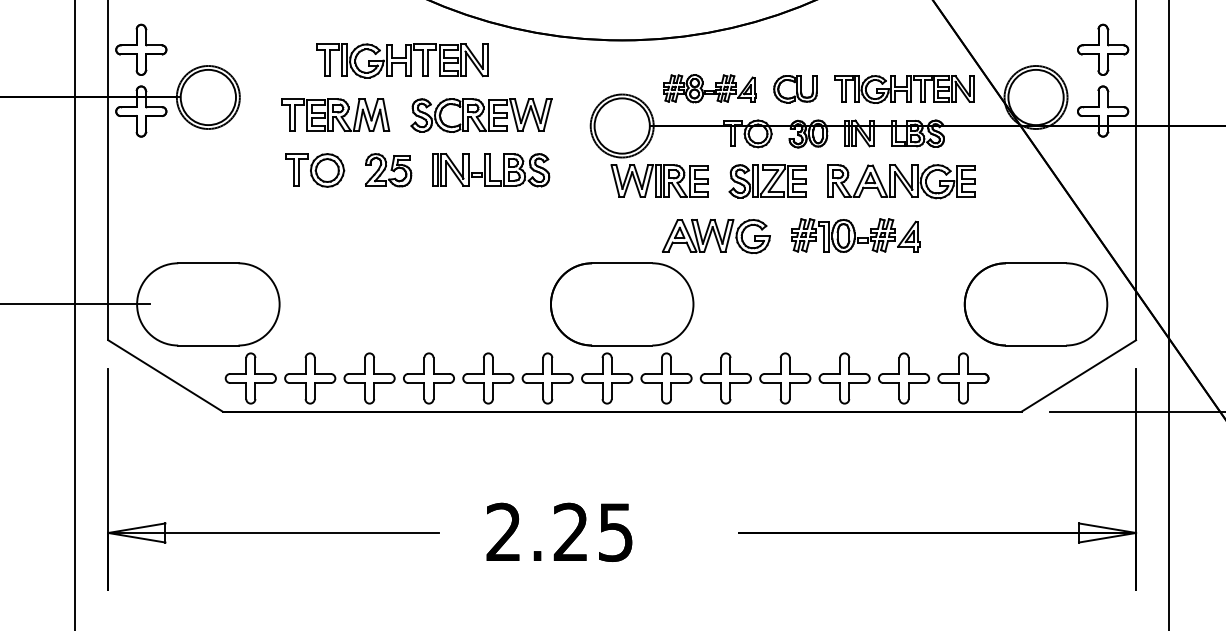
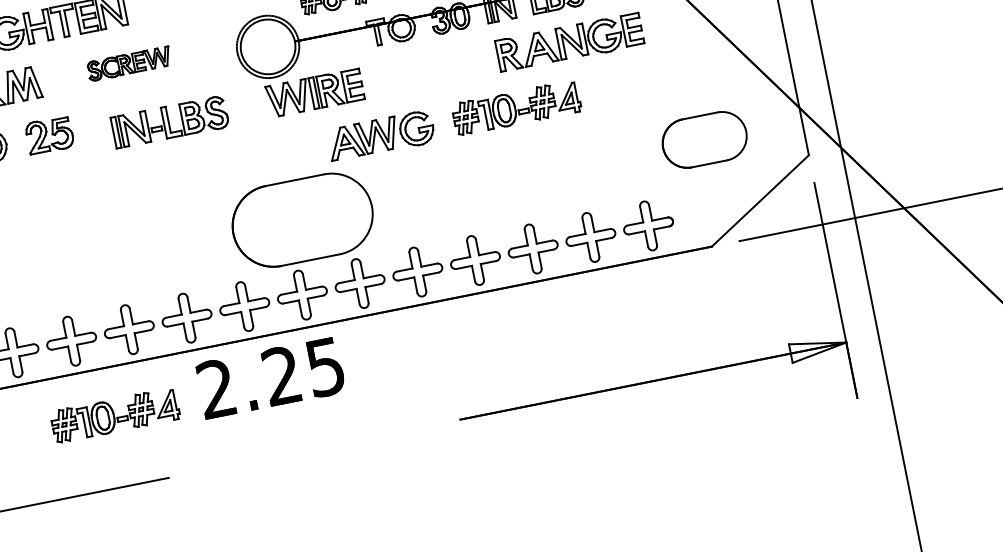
part: (481, 115) -> (129, 64), size x0.6
part: (491, 170) -> (170, 122), moved
part: (767, 181) -> (419, 72), removed
part: (901, 181) -> (569, 42), moved
part: (1035, 304) -> (704, 140), size x0.6
part: (397, 460) -> (114, 415), added
text: (559, 531) -> (270, 377), moved

